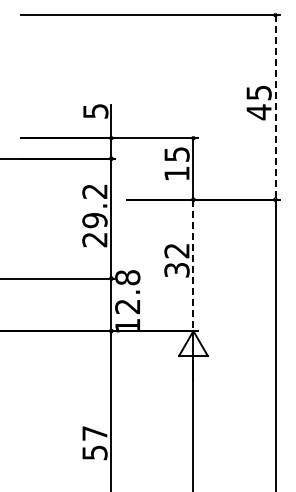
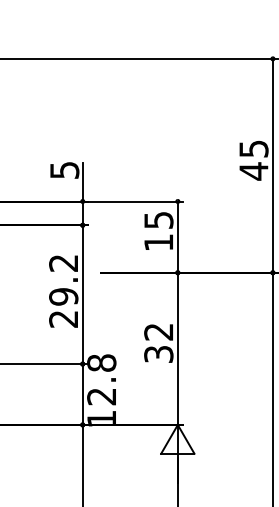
line: (275, 107) -> (272, 165), dashed -> solid
line: (193, 265) -> (177, 348), dashed -> solid

